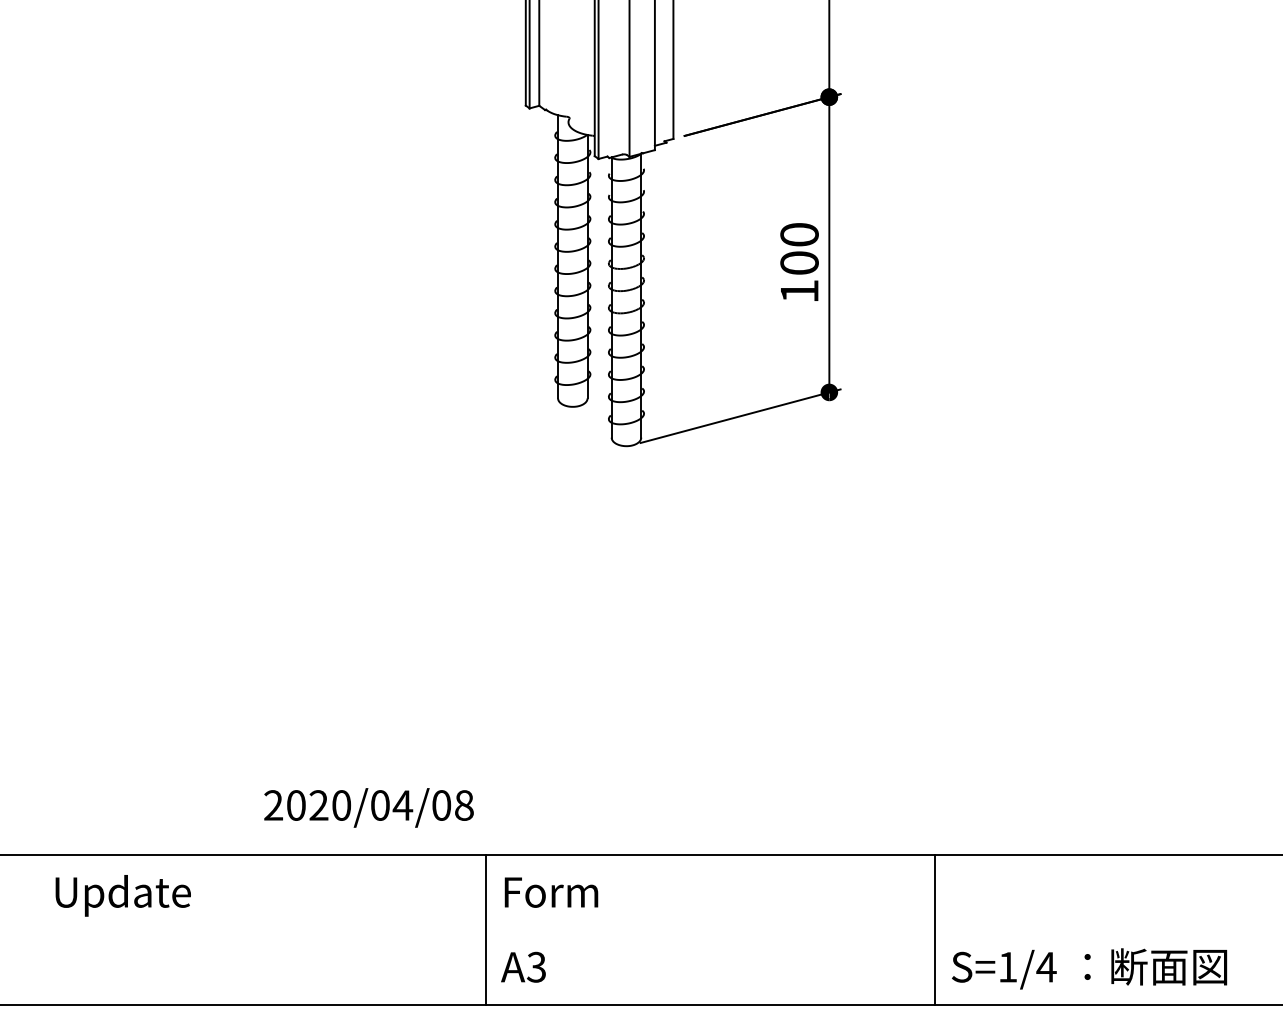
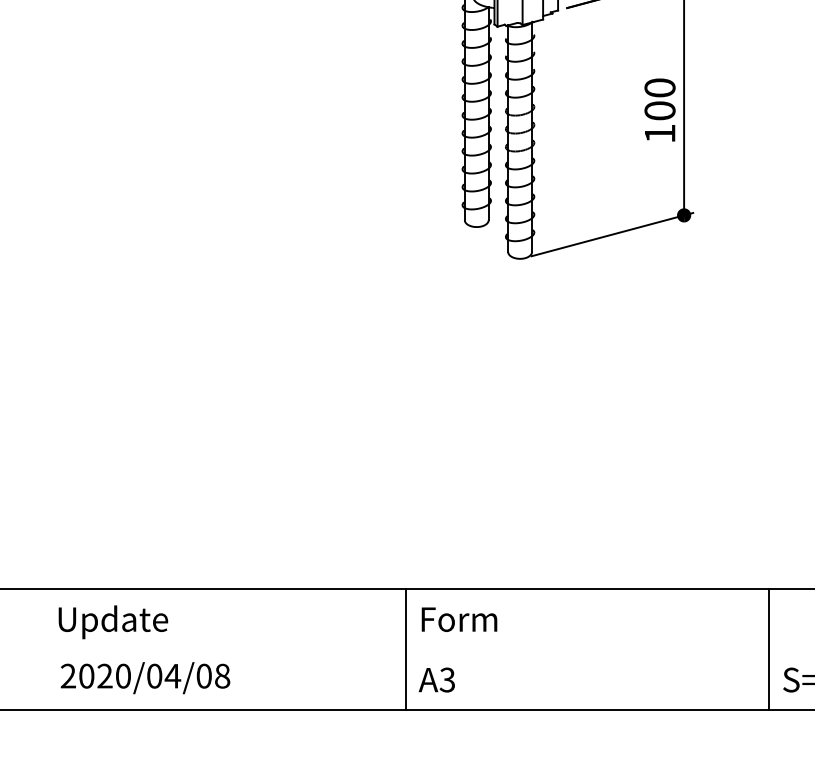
text: (368, 807) -> (145, 677), moved

